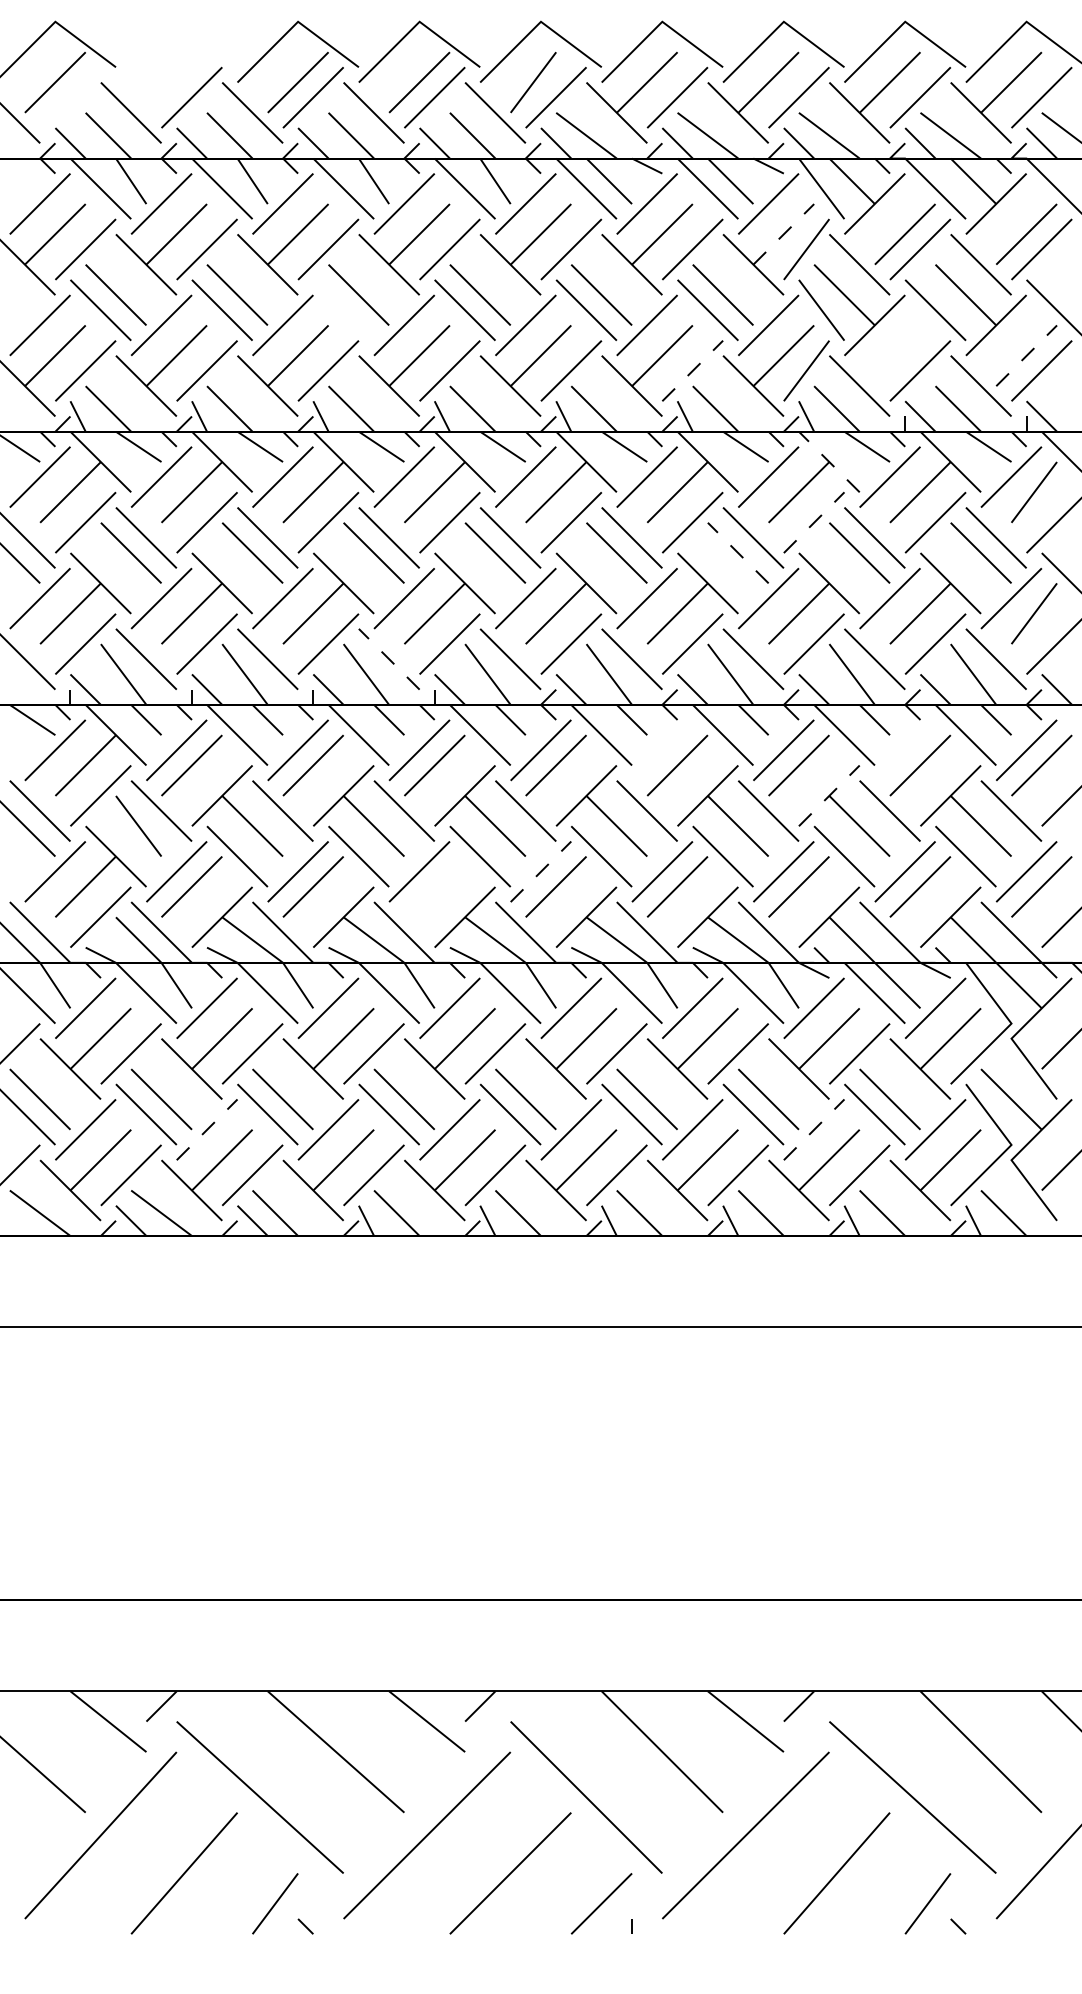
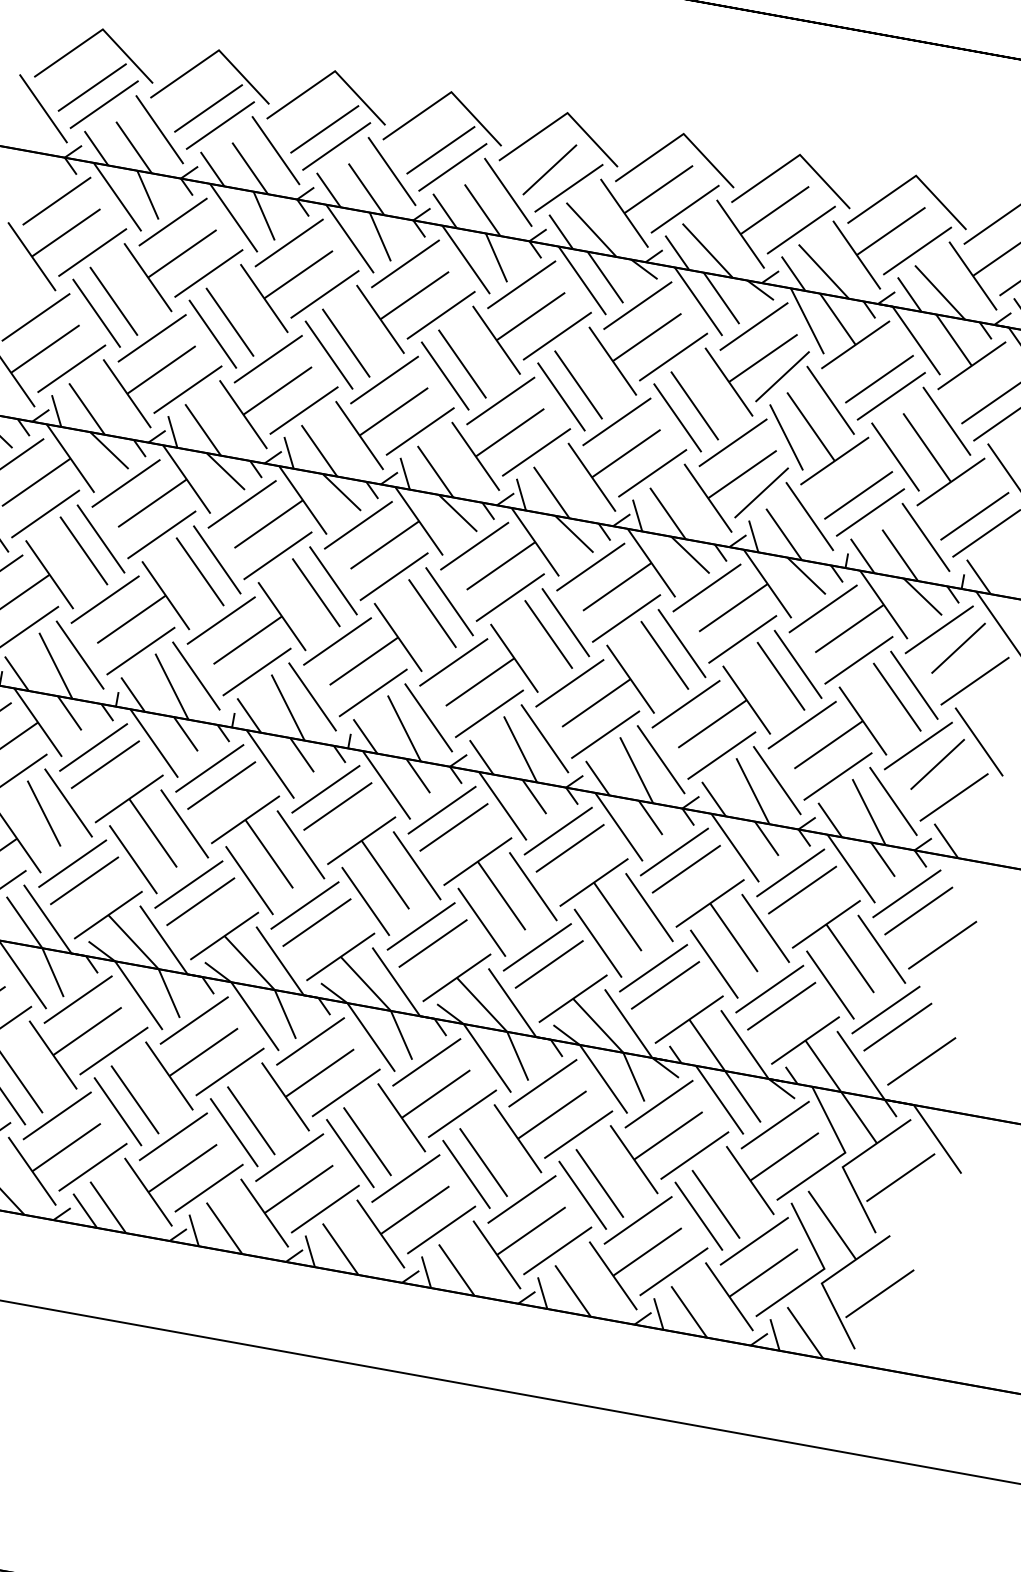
part: (184, 73) -> (217, 101), added
line: (70, 97) -> (104, 104), added
line: (783, 234) -> (763, 358), dashed -> solid
line: (343, 310) -> (328, 355), added
line: (904, 355) -> (857, 494), added
line: (1026, 355) -> (974, 515), dashed -> solid
line: (692, 370) -> (652, 472), dashed -> solid
line: (829, 462) -> (767, 584), dashed -> solid
line: (814, 522) -> (743, 639), dashed -> solid
line: (738, 553) -> (665, 655), dashed -> solid
line: (389, 659) -> (312, 697), dashed -> solid
line: (662, 750) -> (558, 831), added
line: (904, 750) -> (789, 872), added
line: (829, 795) -> (710, 903), dashed -> solid
line: (540, 871) -> (420, 926), dashed -> solid
line: (434, 886) -> (316, 922), added
line: (207, 1129) -> (57, 1115), dashed -> solid
line: (814, 1129) -> (638, 1220), dashed -> solid

